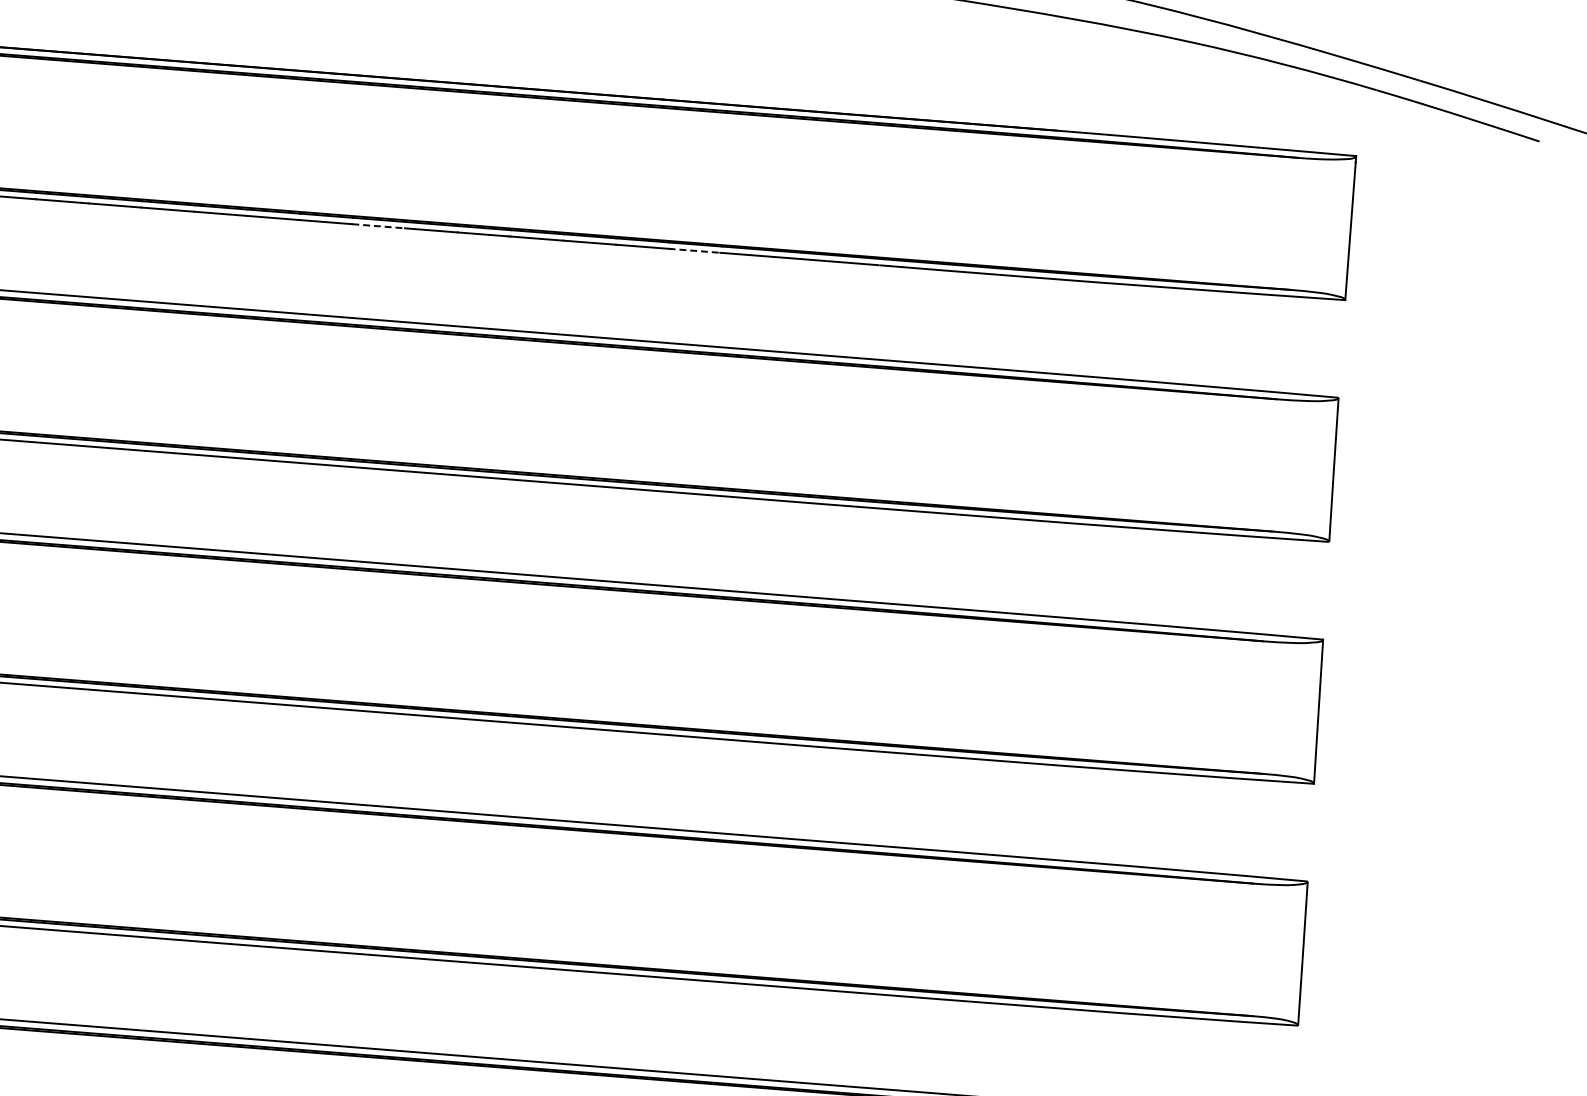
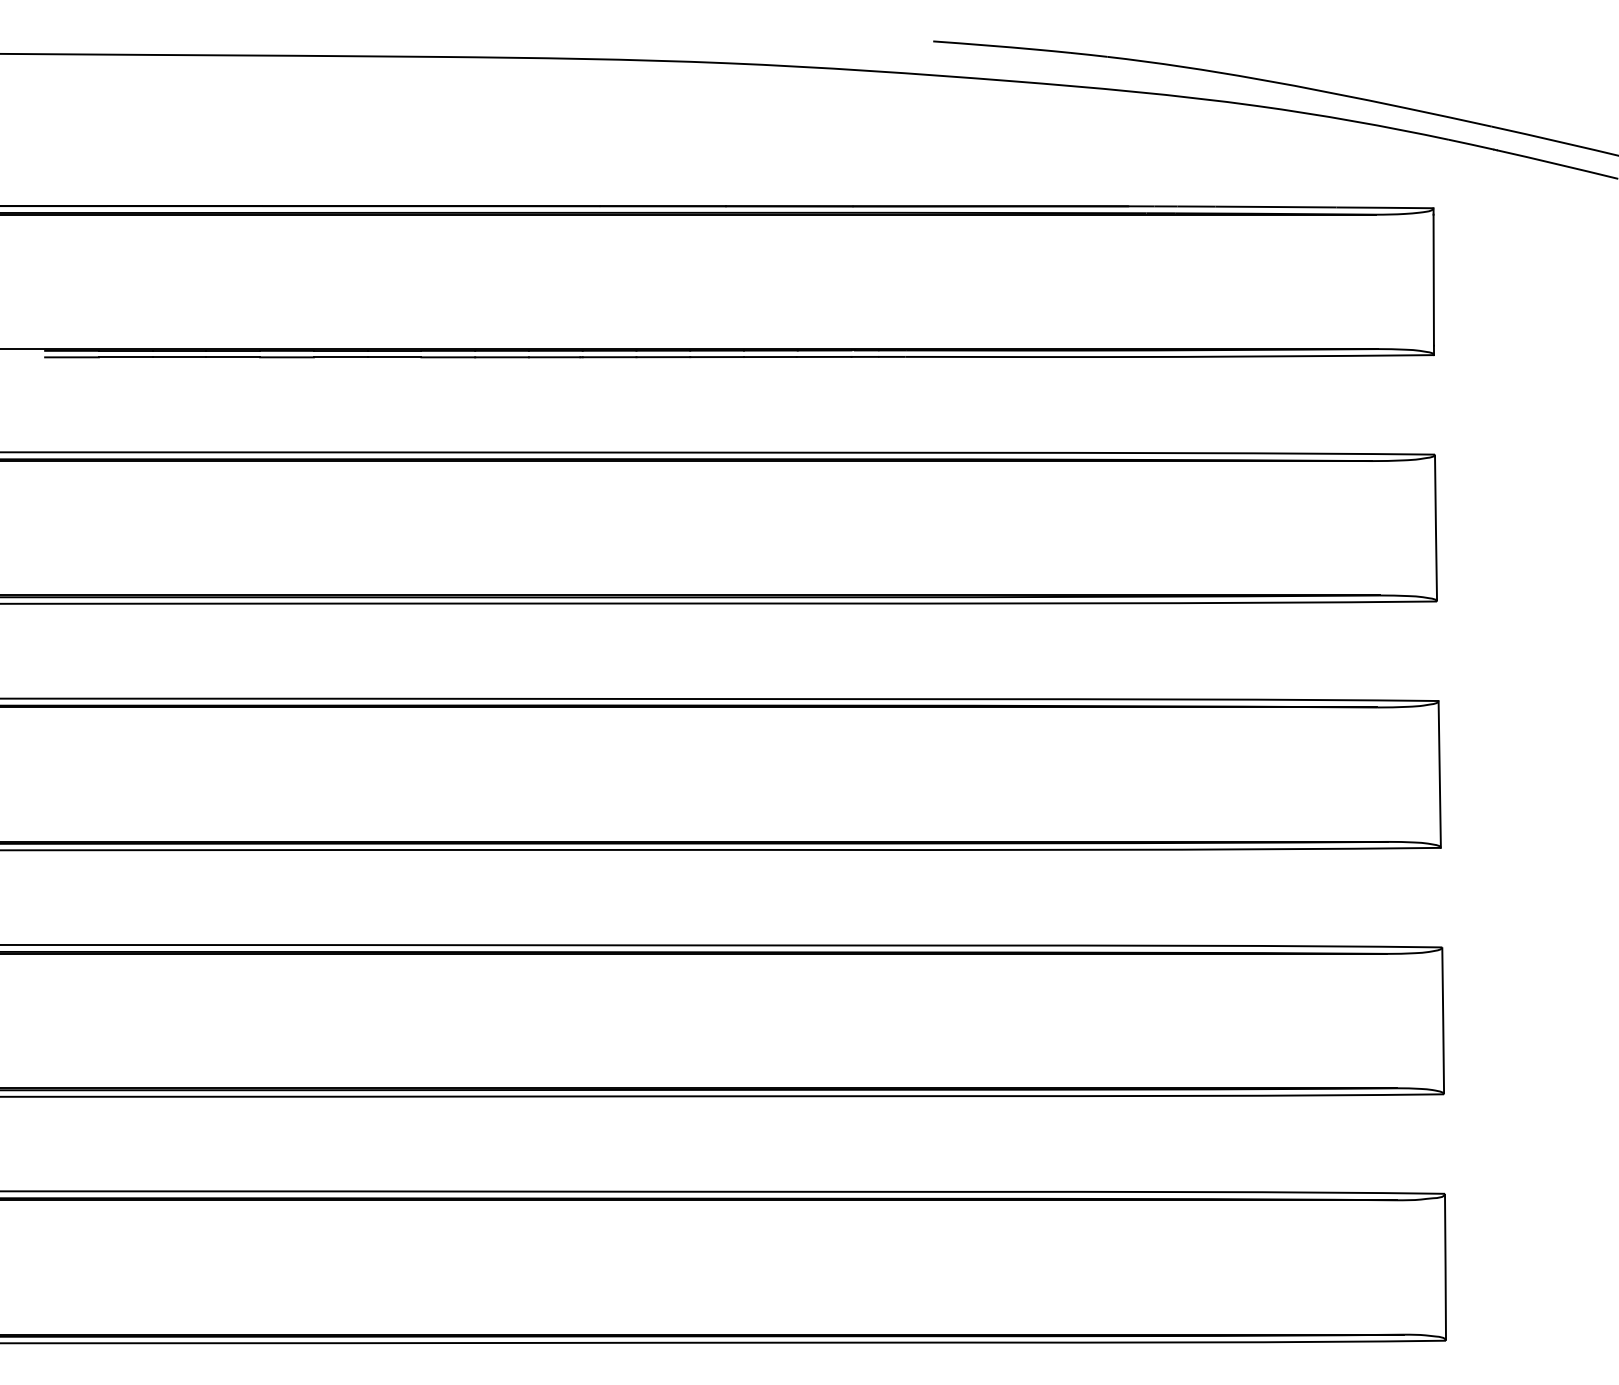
line: (378, 226) -> (448, 357), dashed -> solid
line: (694, 251) -> (770, 357), dashed -> solid

